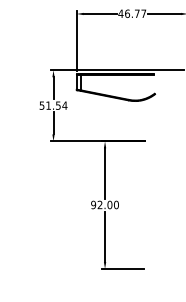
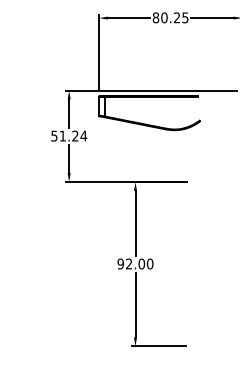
text: (132, 13) -> (170, 17), 46.77 -> 80.25
text: (58, 105) -> (75, 135), 51.54 -> 51.24

